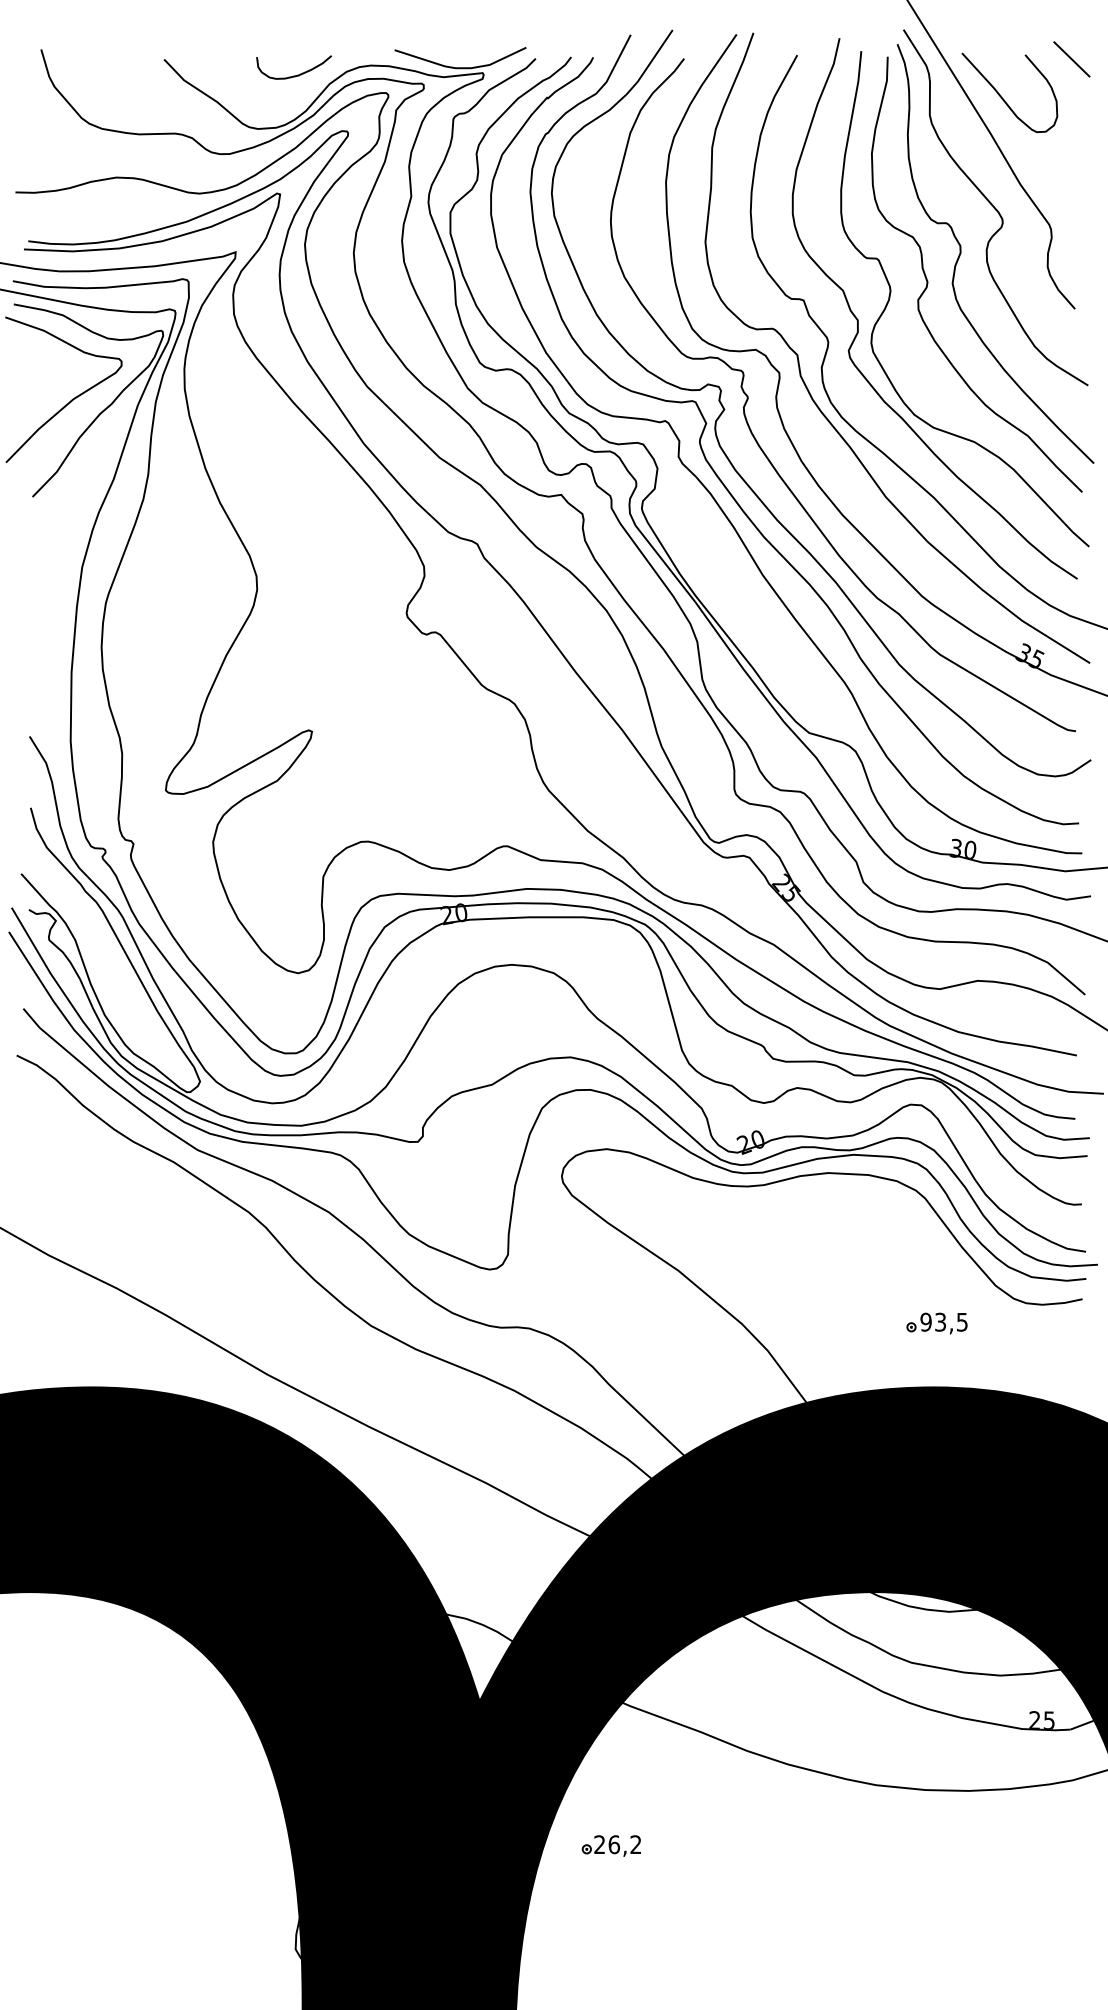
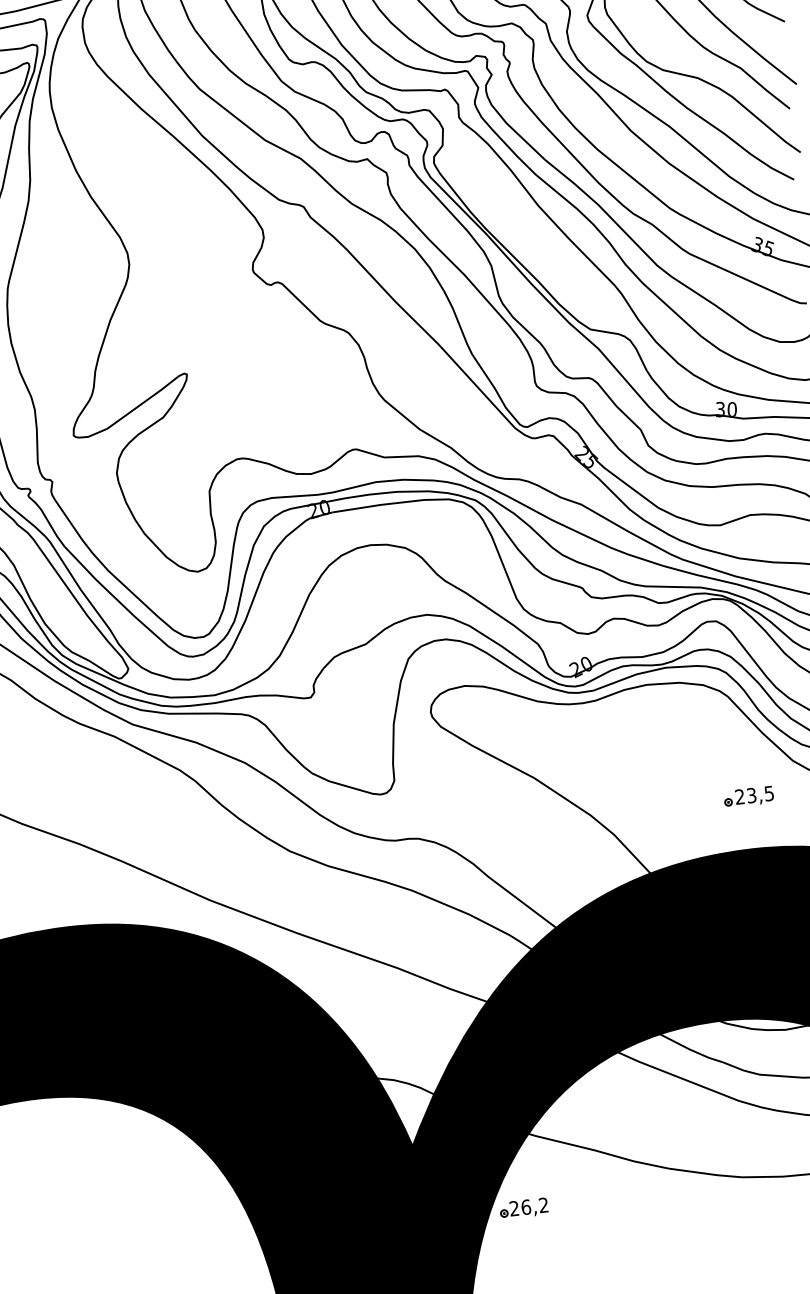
text: (925, 1321) -> (739, 796), 93,5 -> 23,5
part: (610, 1845) -> (523, 1208), moved

